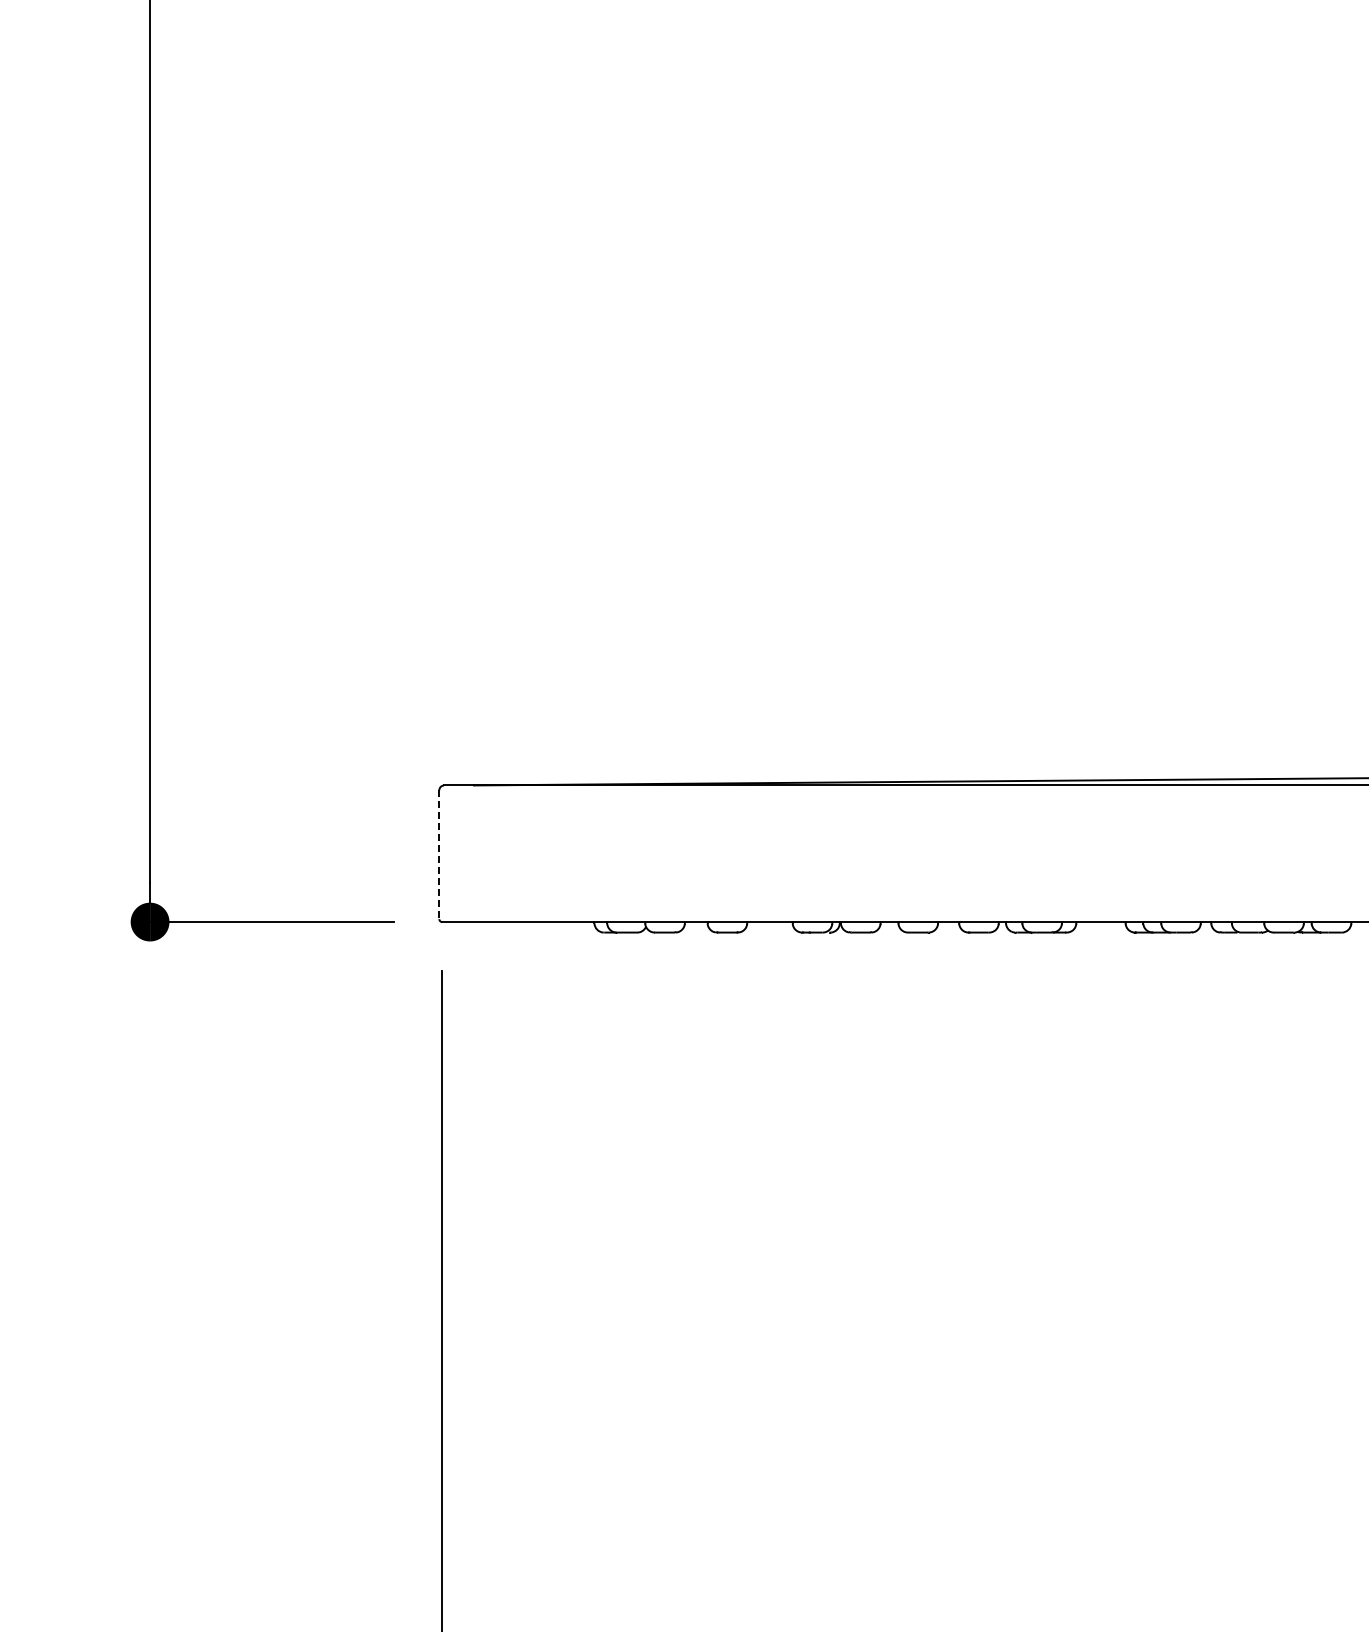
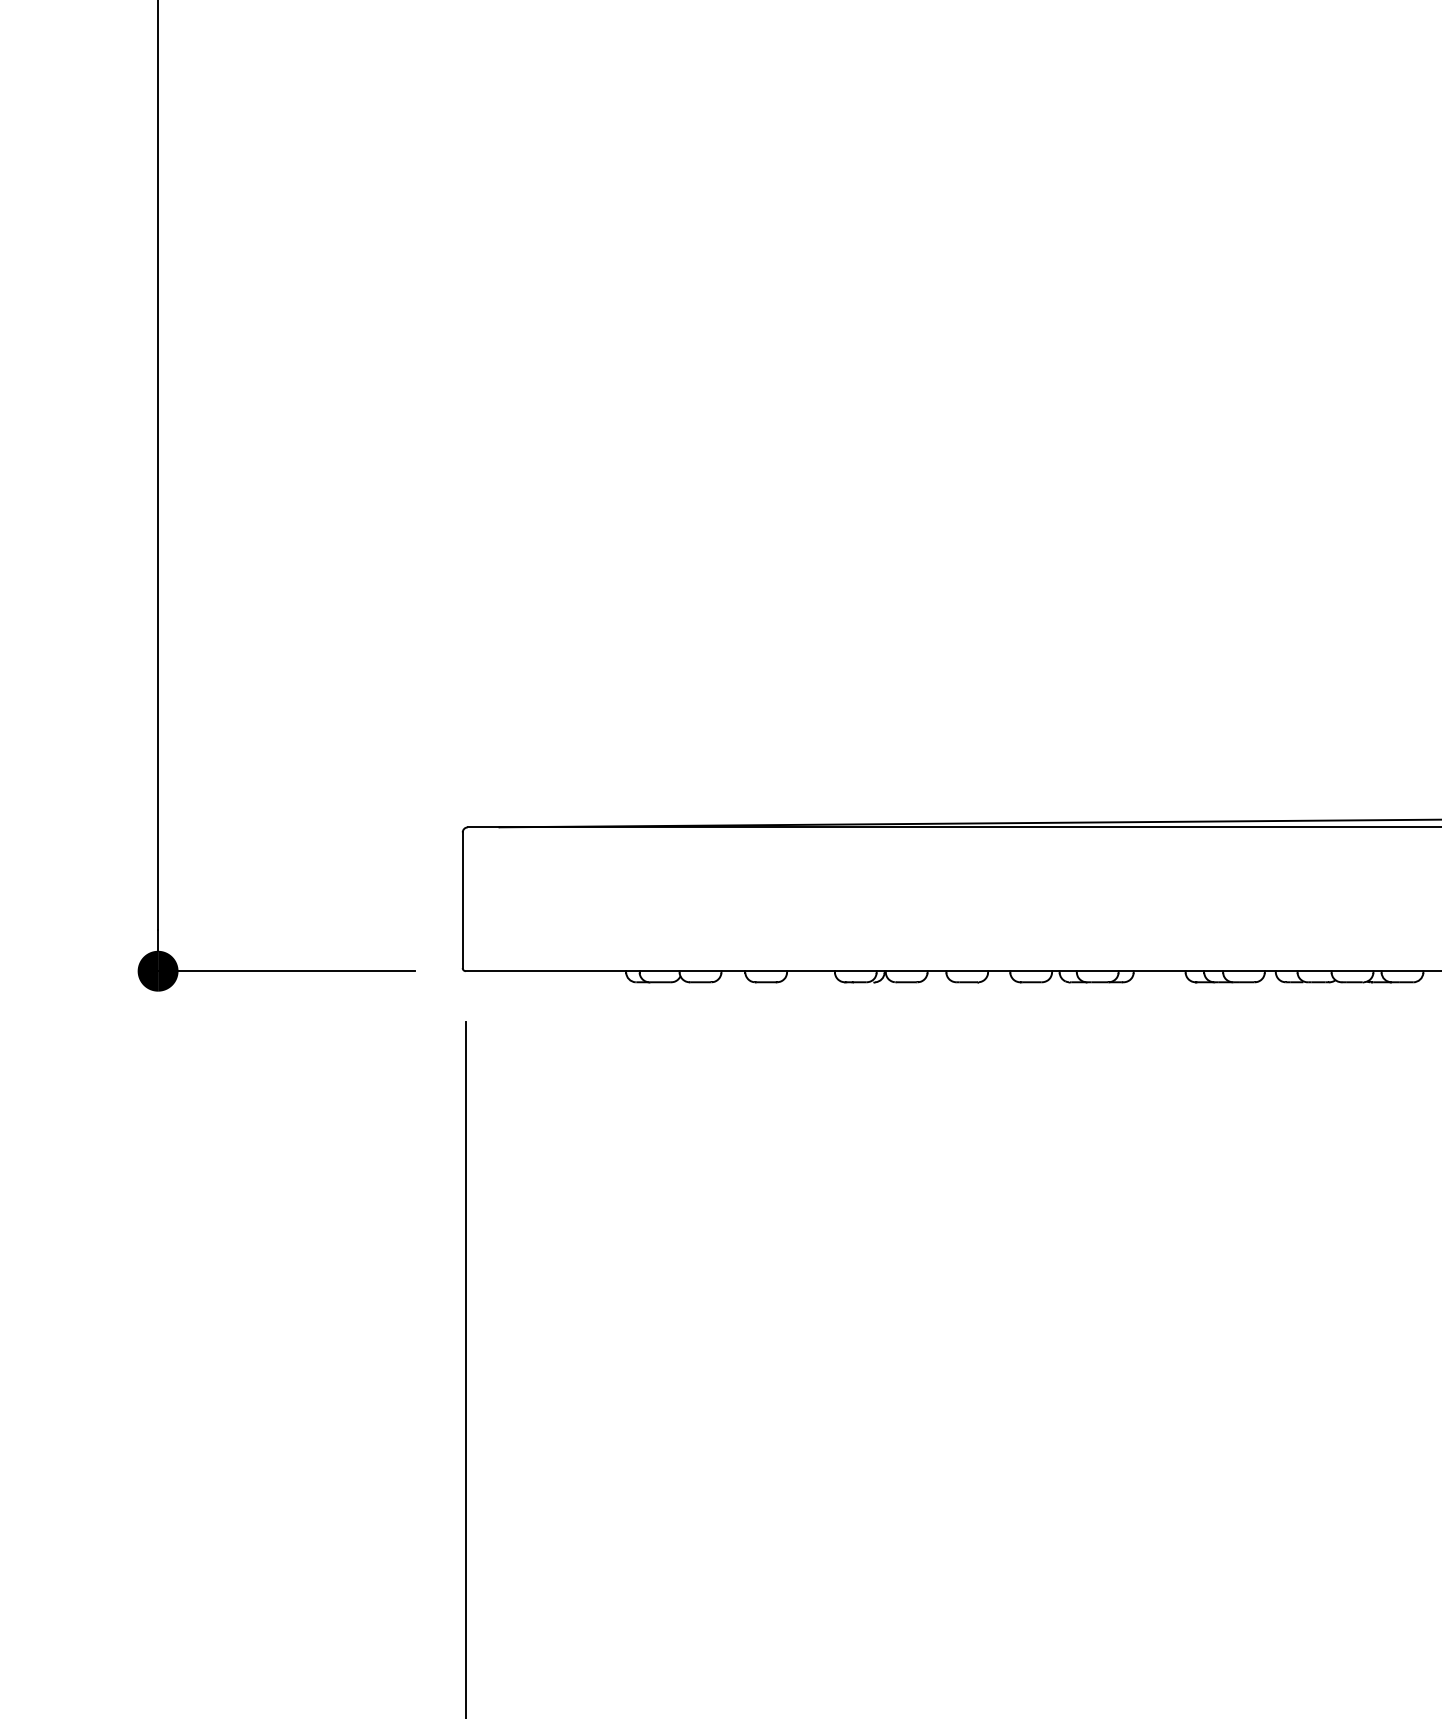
line: (439, 855) -> (462, 901), dashed -> solid

